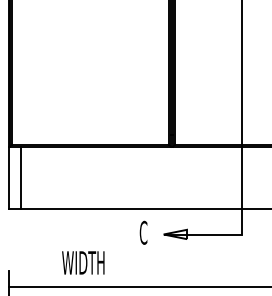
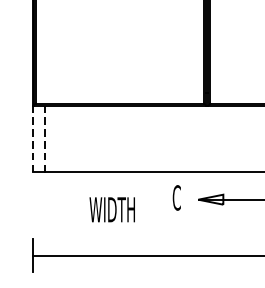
line: (8, 178) -> (32, 139), solid -> dashed
line: (20, 178) -> (44, 139), solid -> dashed
text: (83, 262) -> (112, 209), moved

